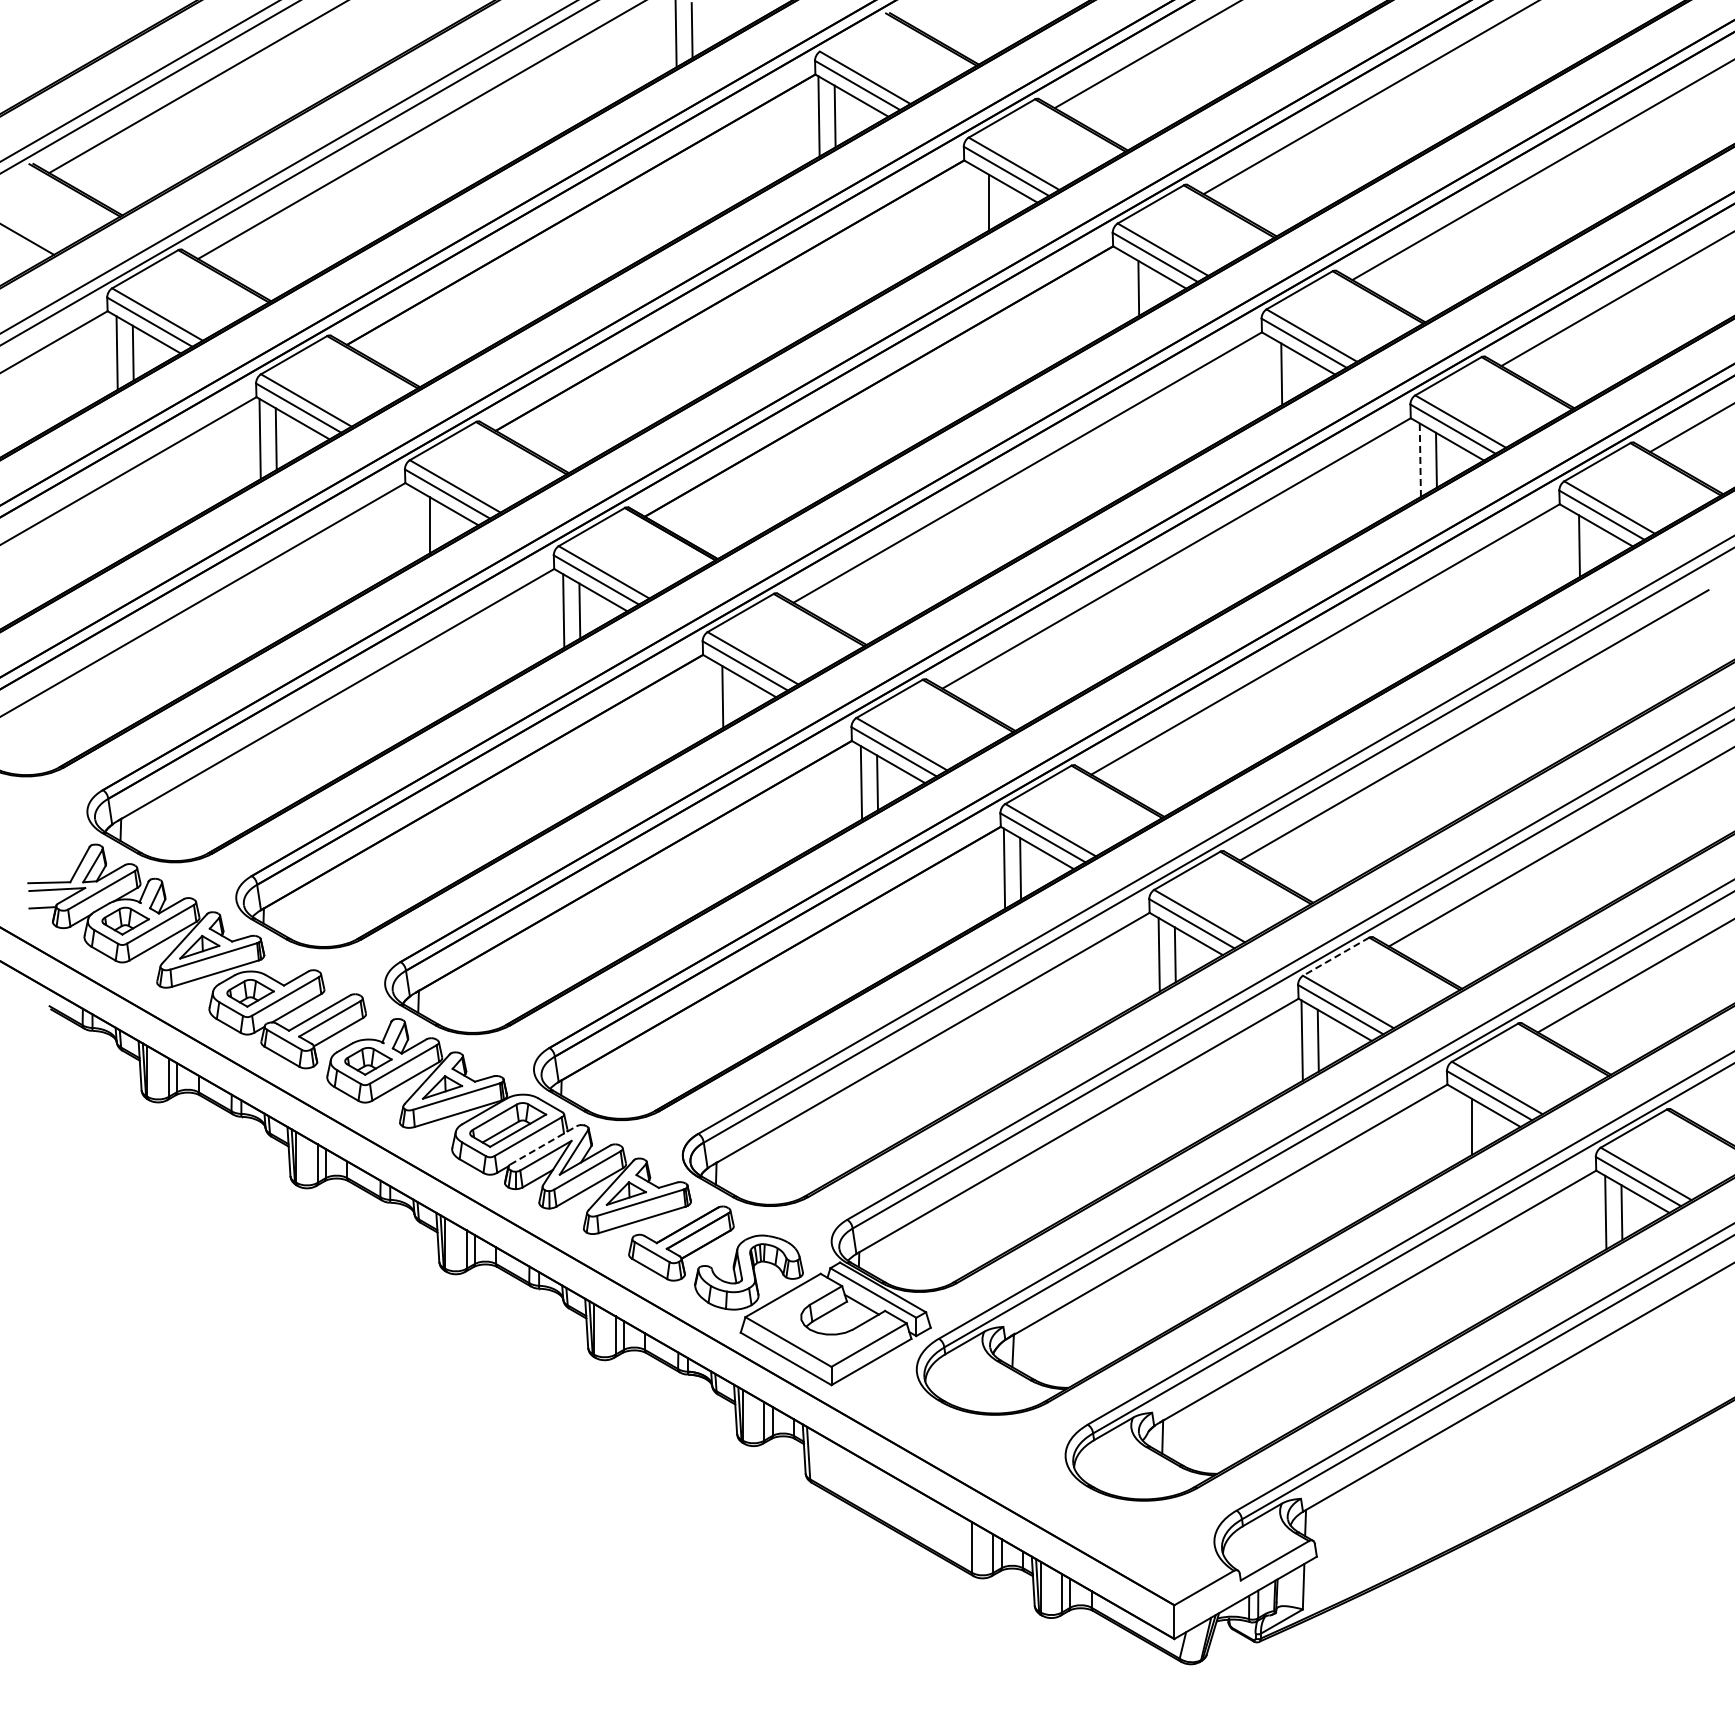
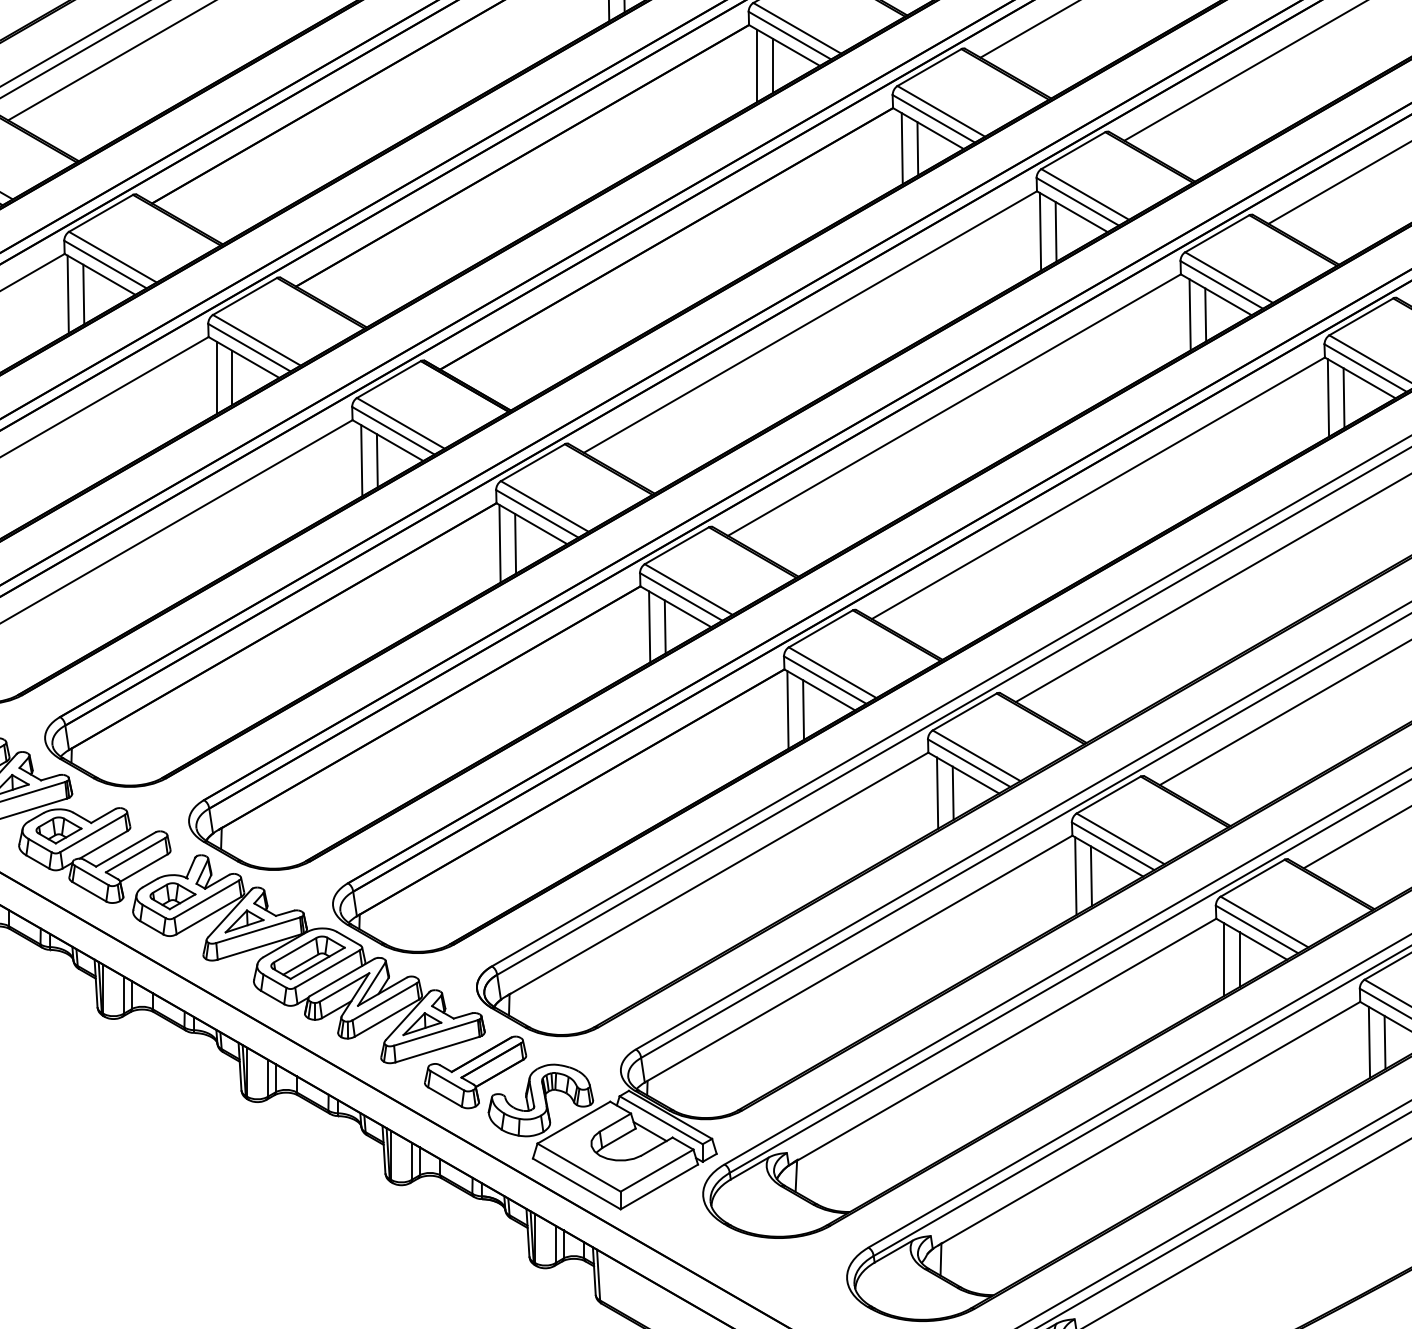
line: (972, 202) -> (757, 65), added
line: (1122, 288) -> (902, 148), added
line: (1265, 374) -> (1040, 232), added
line: (1420, 460) -> (1190, 315), dashed -> solid
line: (413, 524) -> (216, 377), added
line: (1563, 545) -> (1328, 397), added
line: (706, 696) -> (499, 543), added
line: (1335, 956) -> (1108, 794), dashed -> solid
line: (1455, 1126) -> (1224, 959), added
line: (543, 1145) -> (342, 977), dashed -> solid

